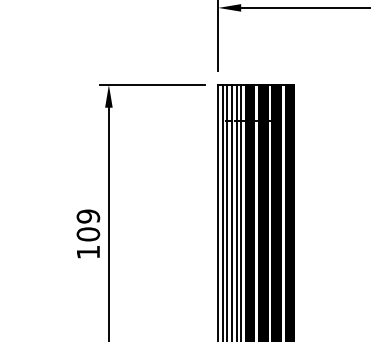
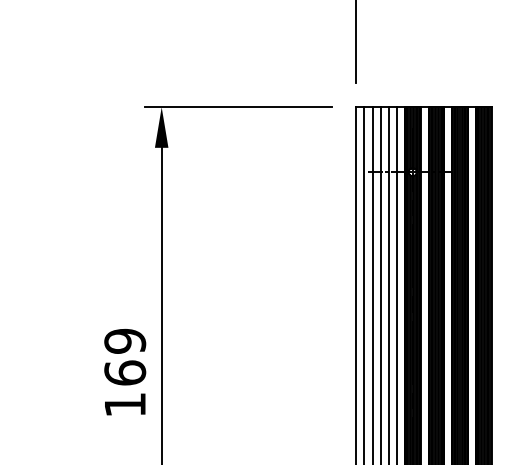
text: (87, 234) -> (123, 373), 109 -> 169

